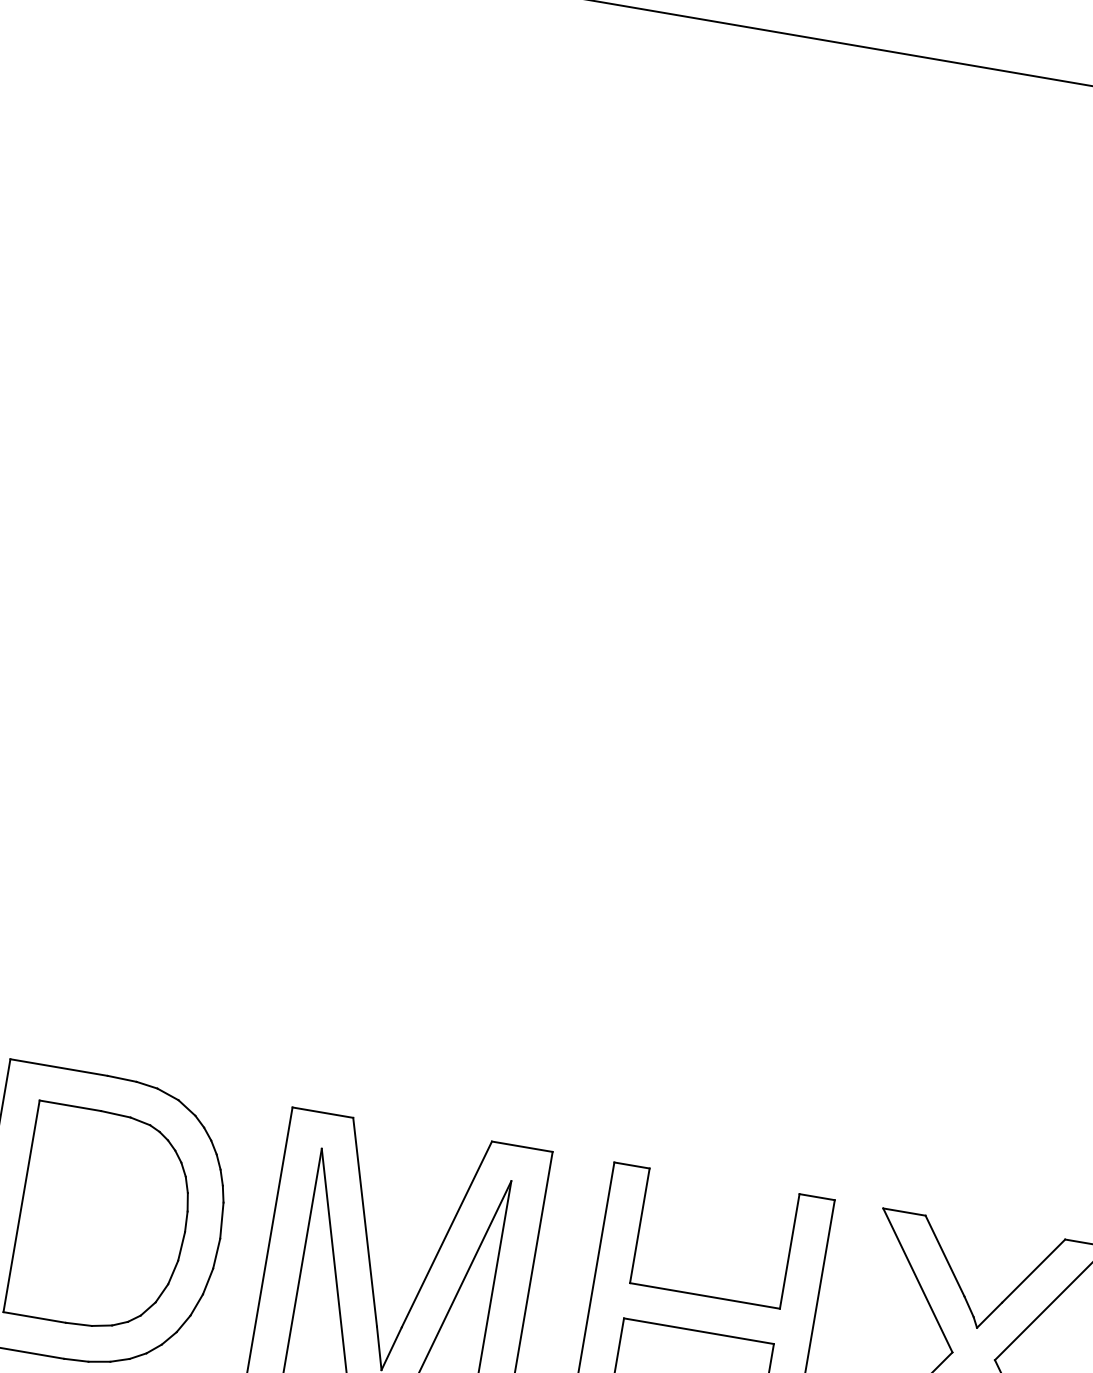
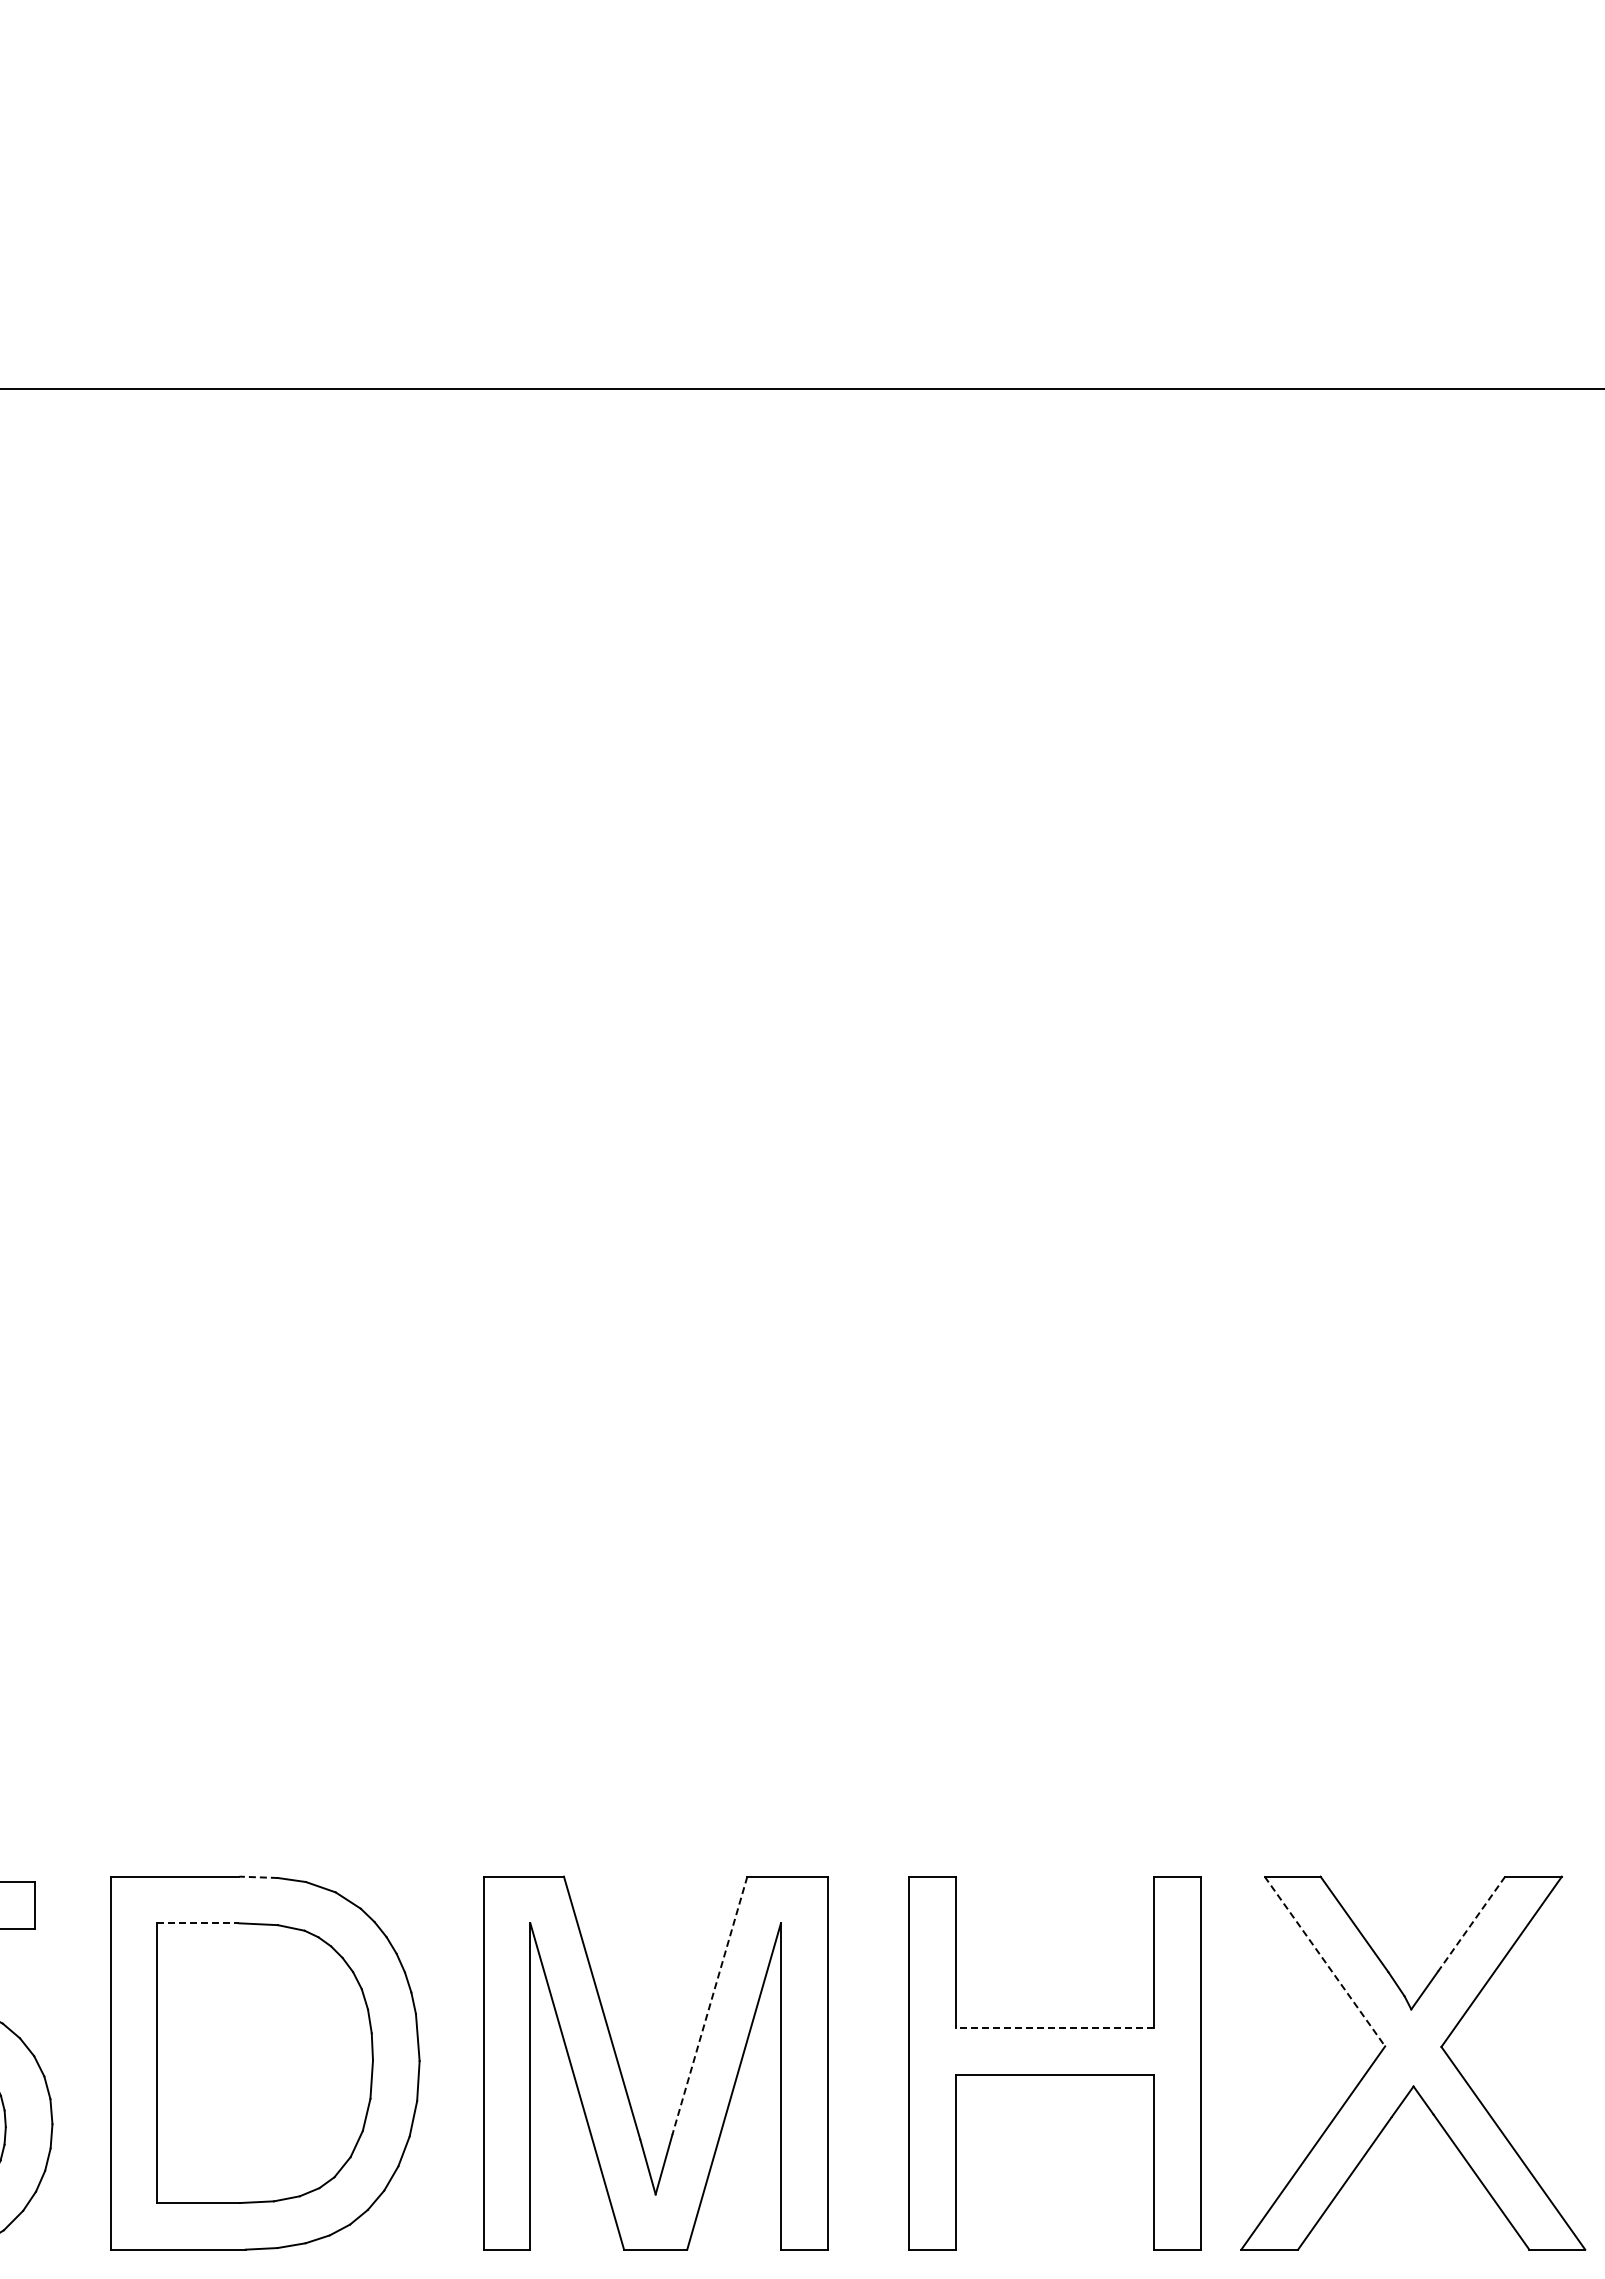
line: (122, 1078) -> (258, 1877), solid -> dashed
line: (69, 1105) -> (197, 1923), solid -> dashed
line: (446, 1234) -> (709, 2005), solid -> dashed
line: (1033, 1271) -> (1471, 1924), solid -> dashed
line: (918, 1280) -> (1325, 1961), solid -> dashed
line: (704, 1296) -> (1054, 2028), solid -> dashed

